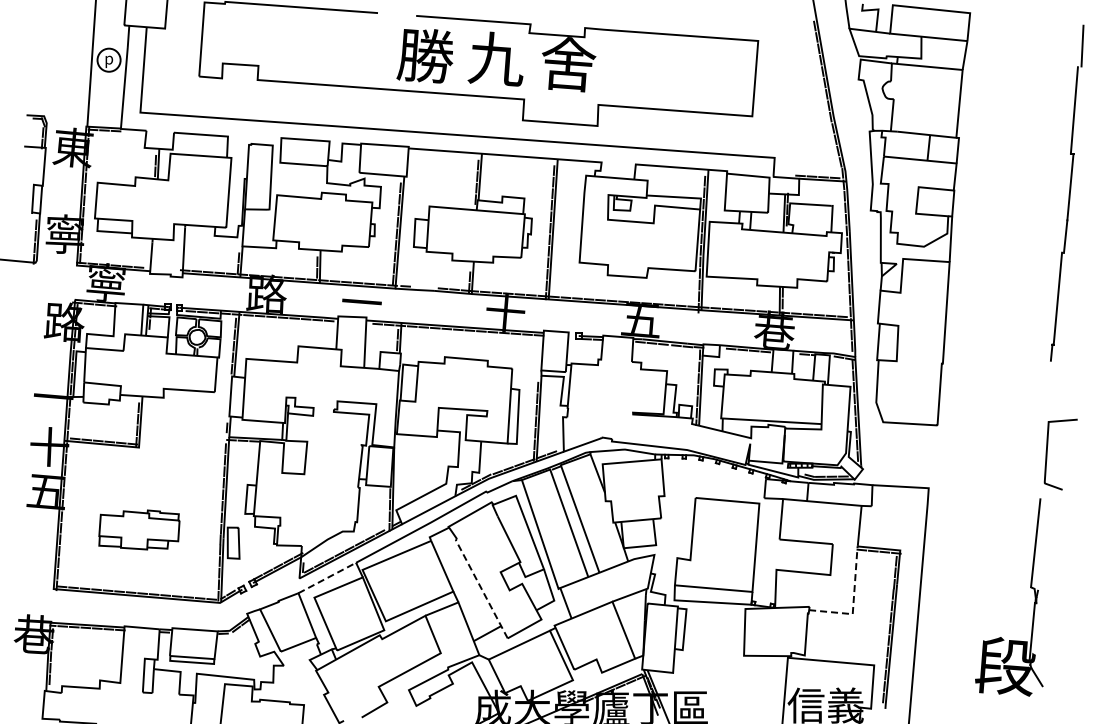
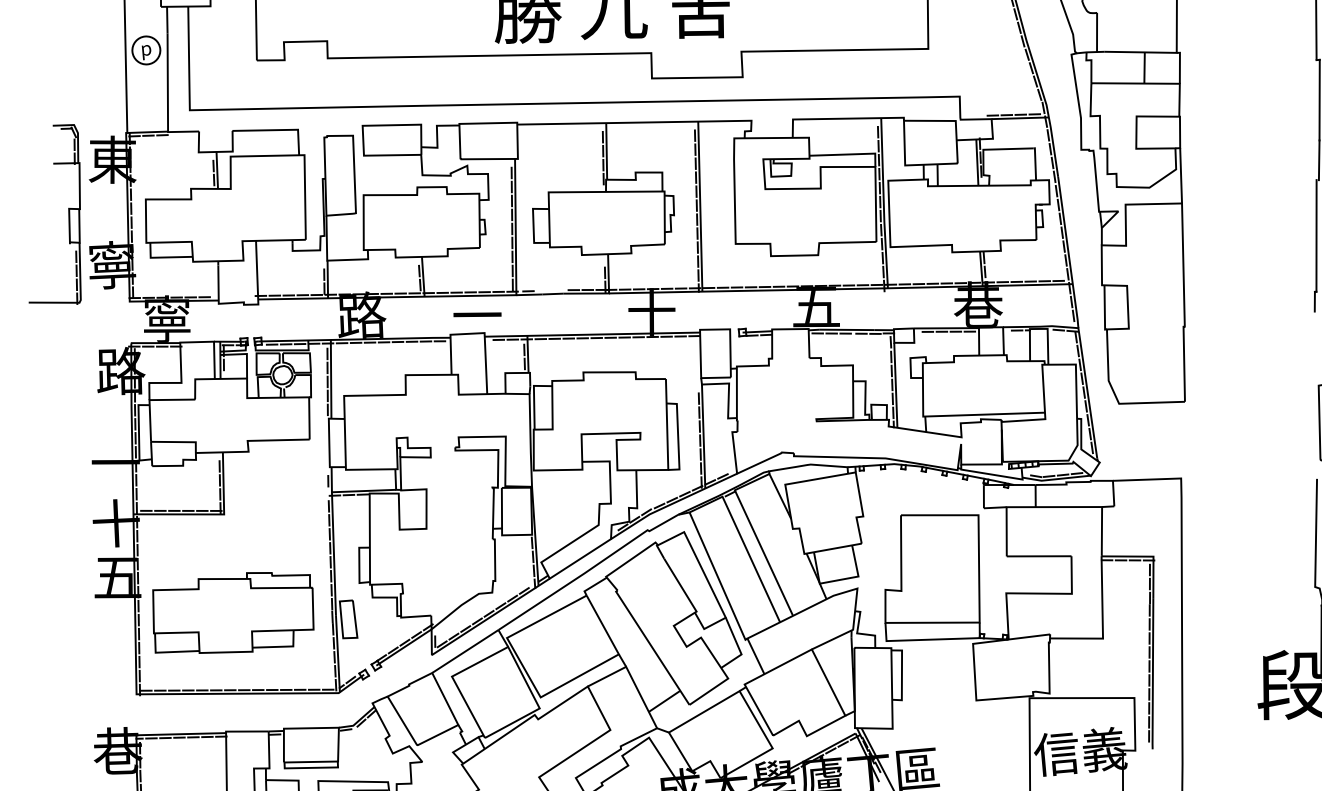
part: (139, 529) -> (233, 613), size x1.67
line: (328, 577) -> (466, 650), dashed -> solid
line: (480, 587) -> (651, 646), dashed -> solid
line: (853, 602) -> (1102, 624), dashed -> solid

